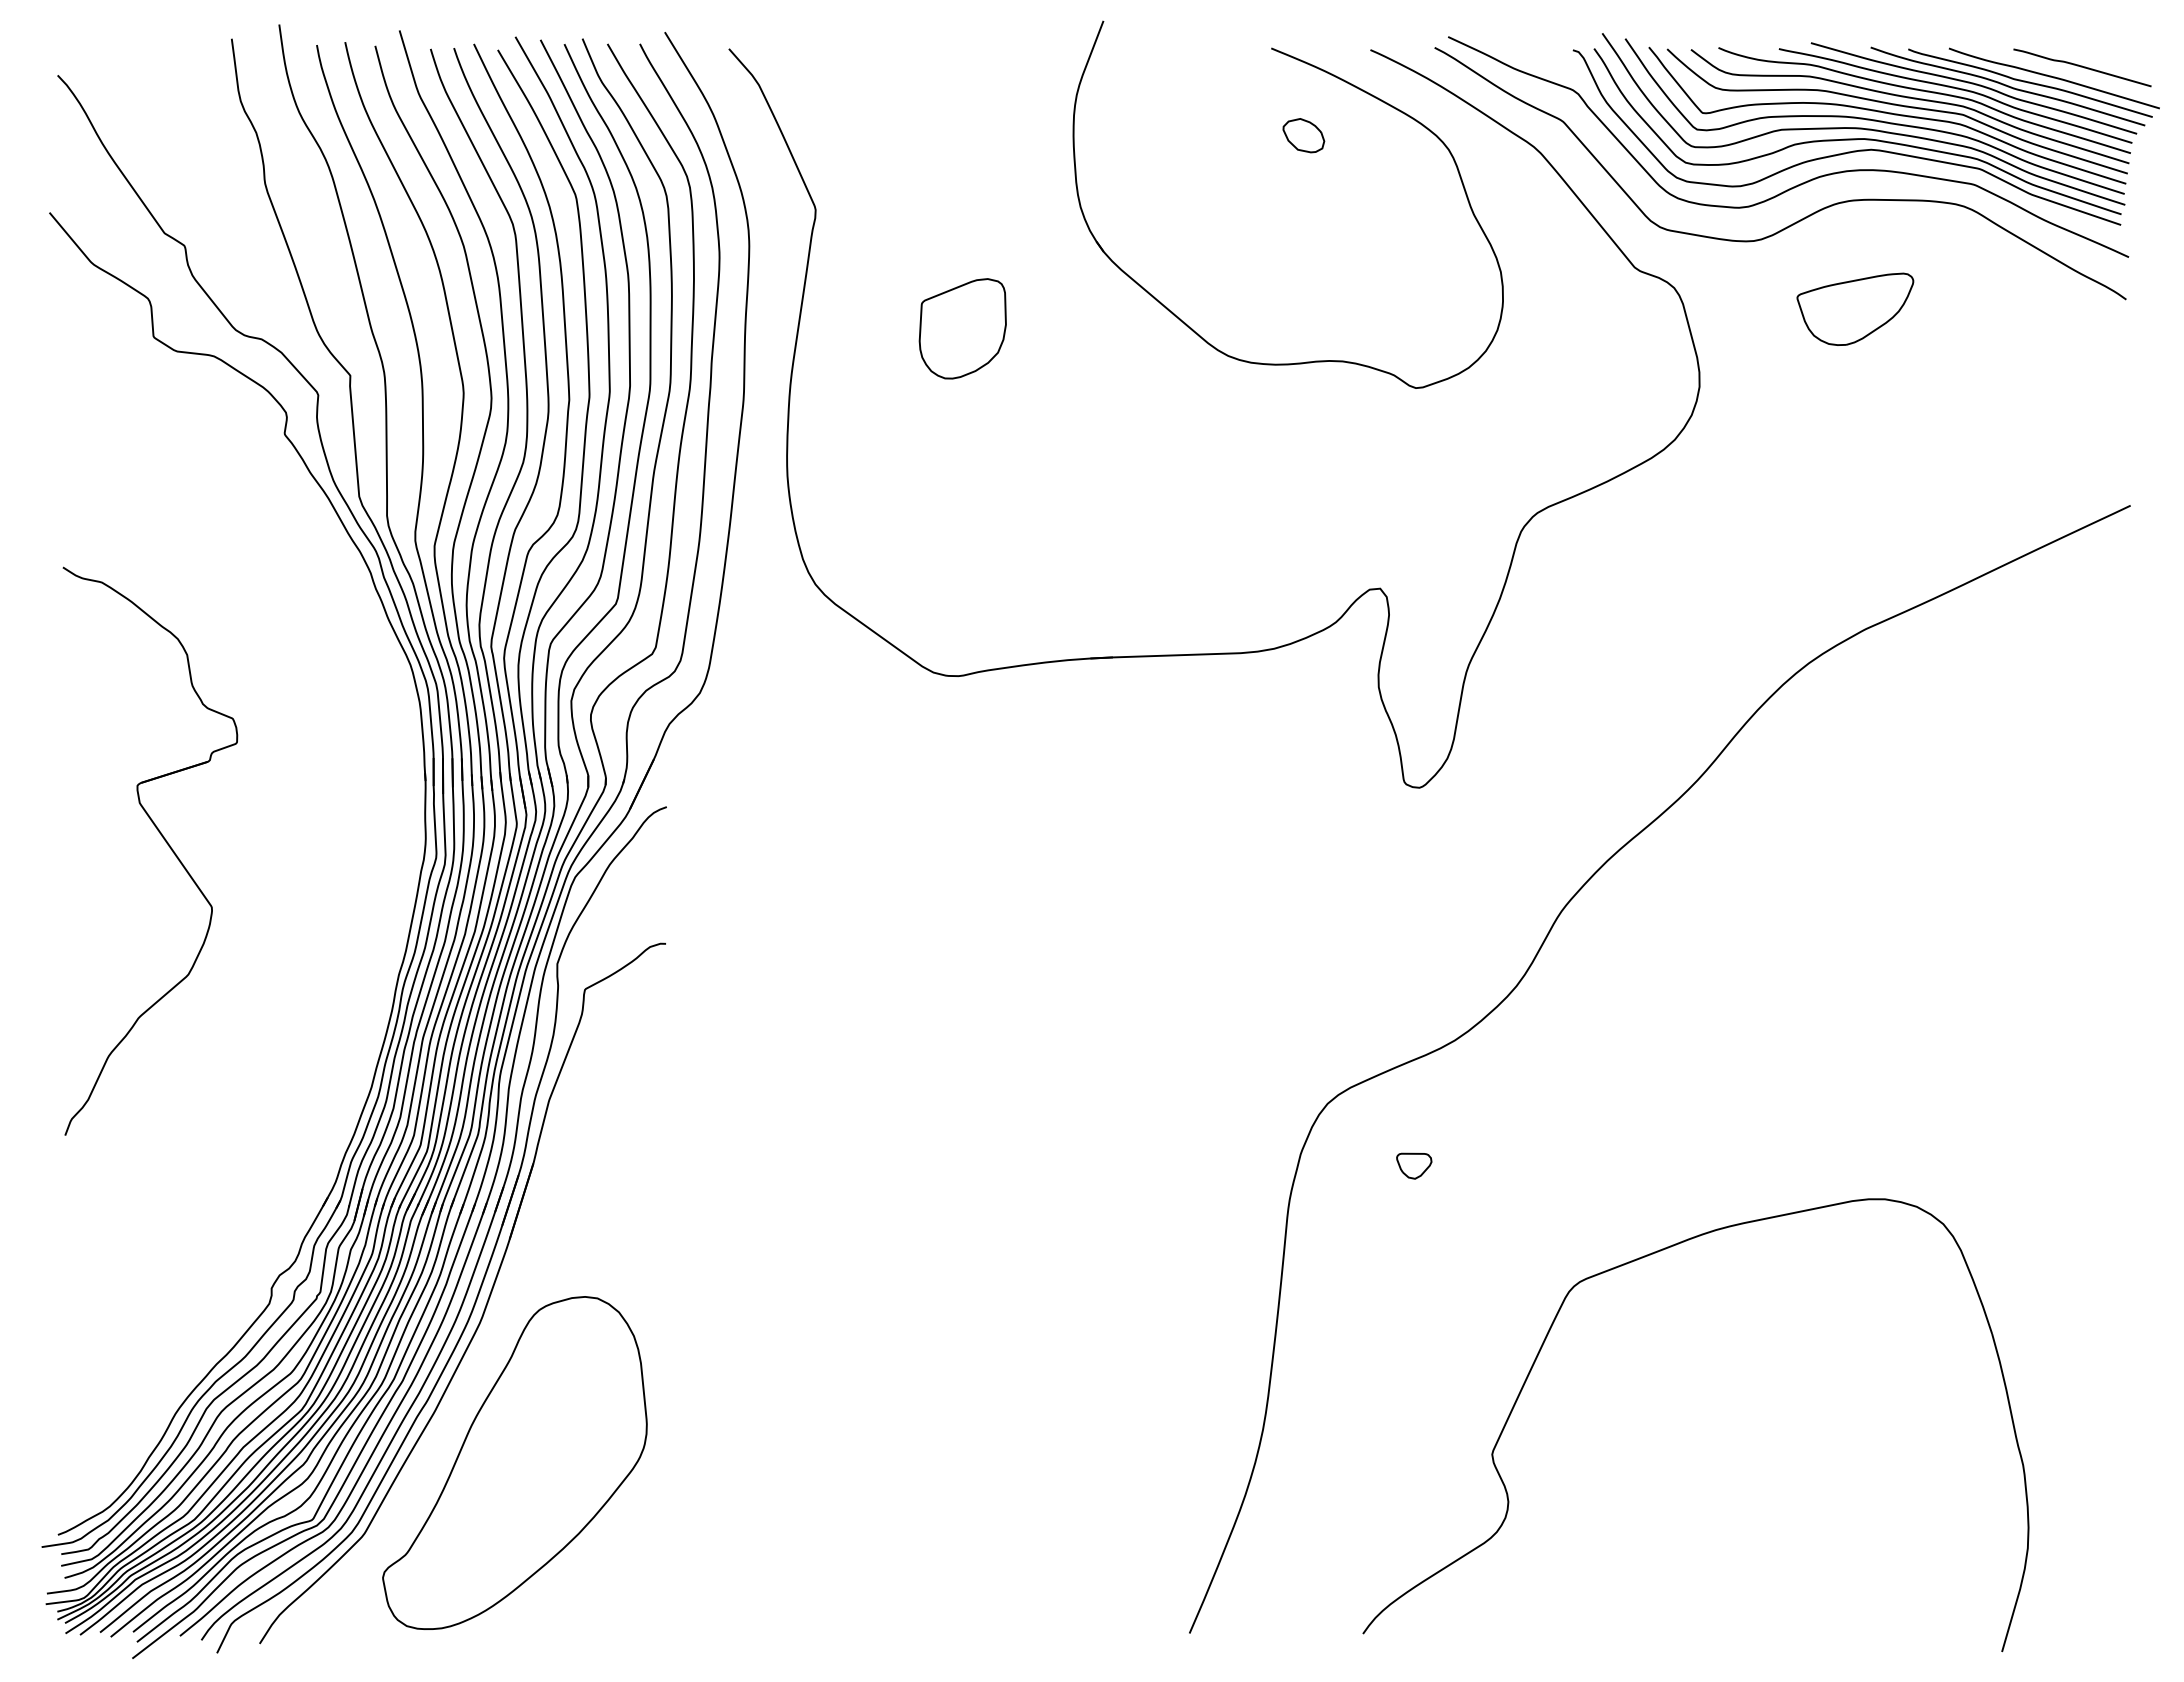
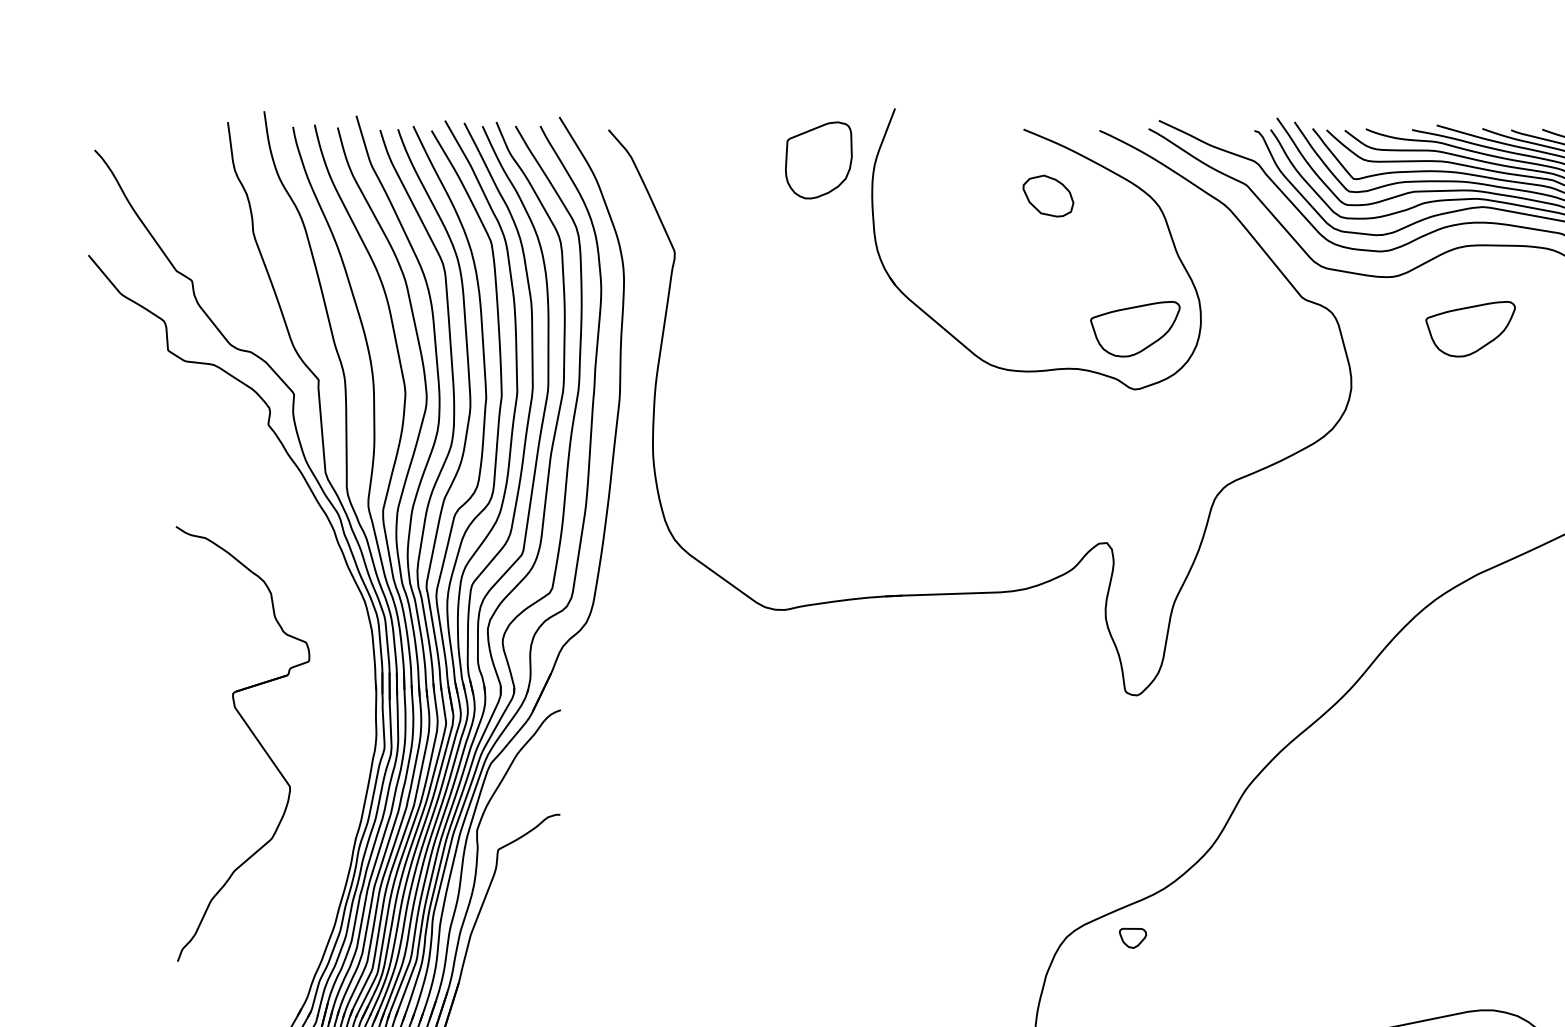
part: (1303, 135) -> (1048, 196), size x1.6
part: (1417, 308) -> (1135, 328), added
part: (962, 328) -> (818, 160), moved
part: (165, 842) -> (254, 737), moved
part: (1414, 1165) -> (1133, 937), moved

